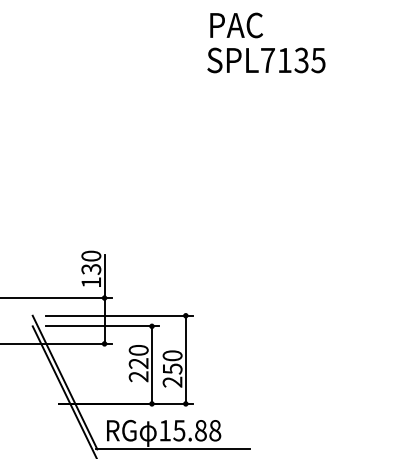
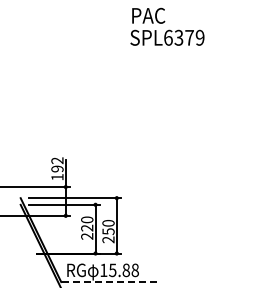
text: (293, 59) -> (184, 37), SPL7135 -> SPL6379
text: (91, 262) -> (57, 164), 130 -> 192
line: (172, 450) -> (108, 282), solid -> dashed

